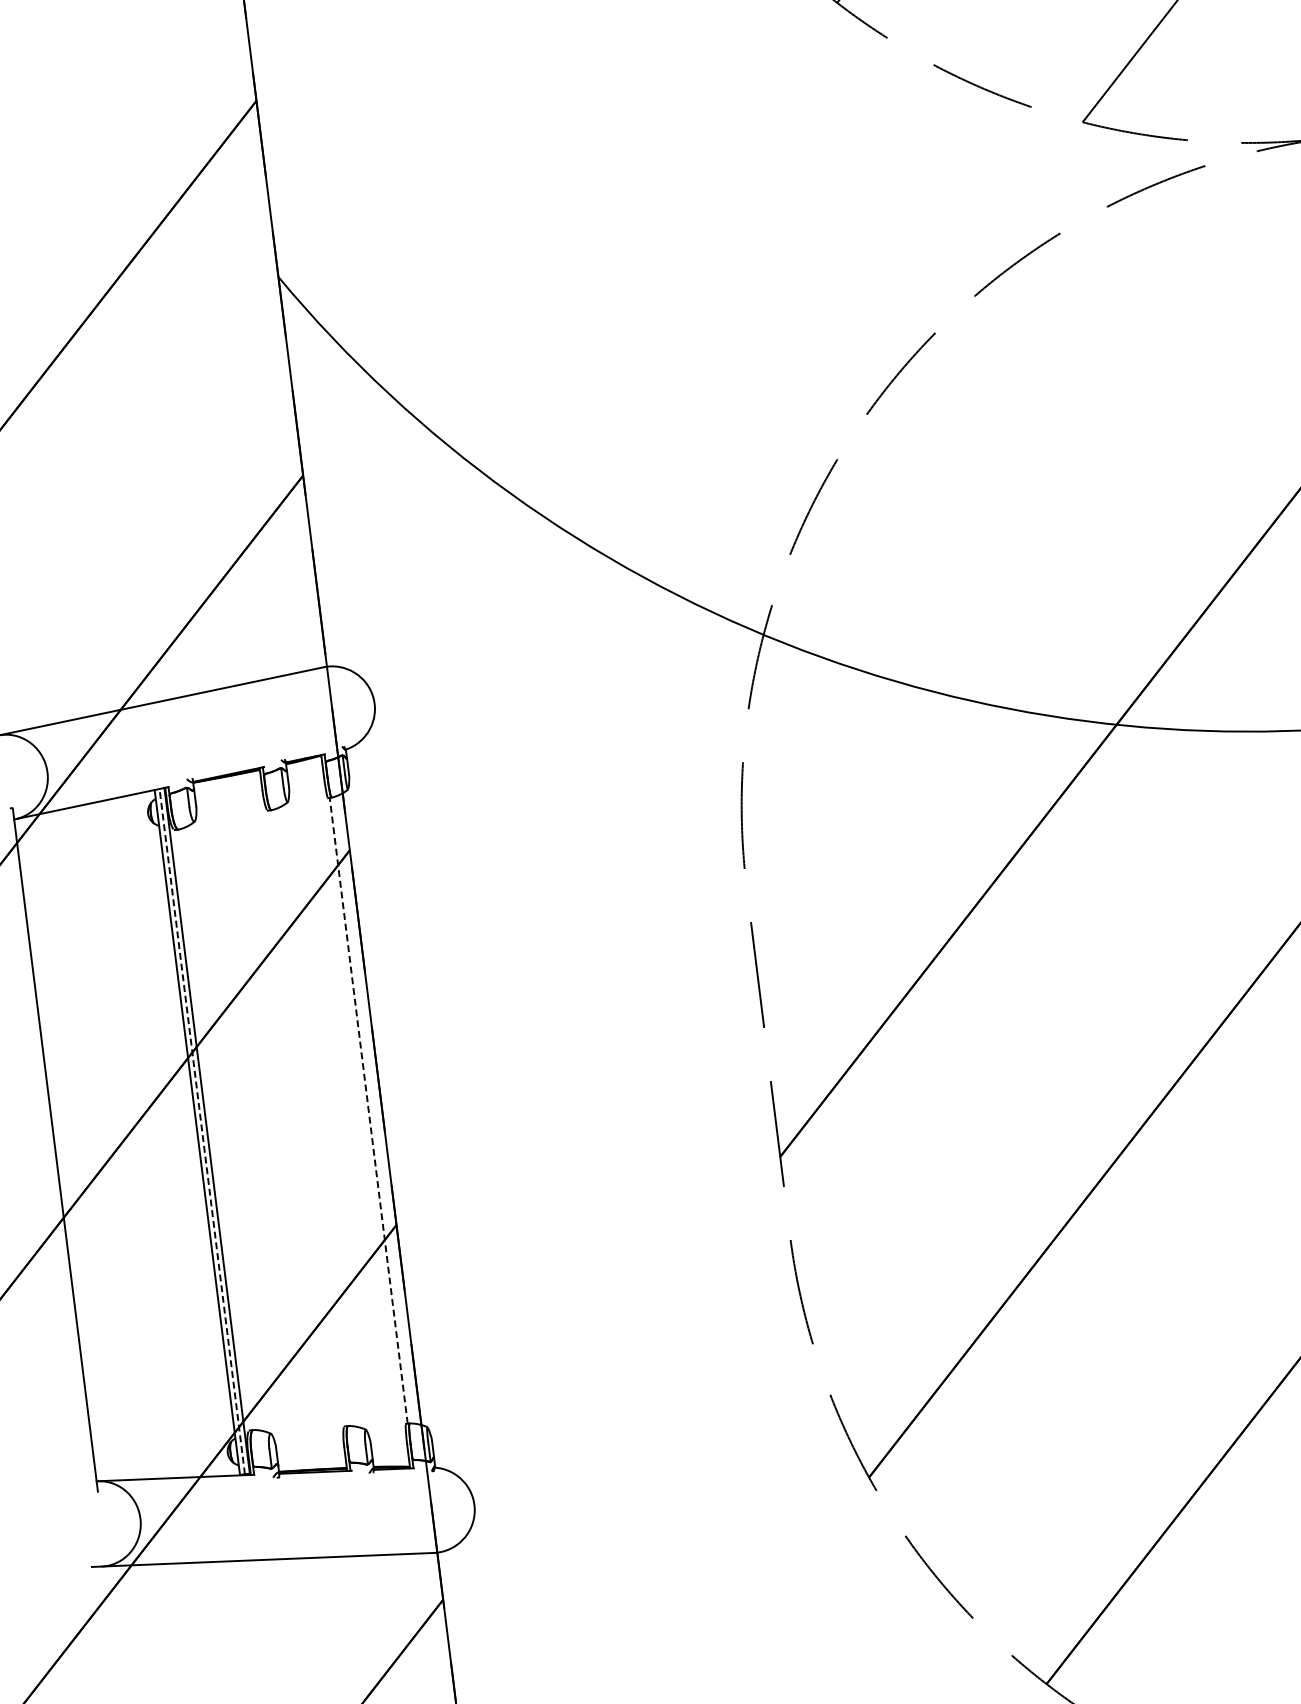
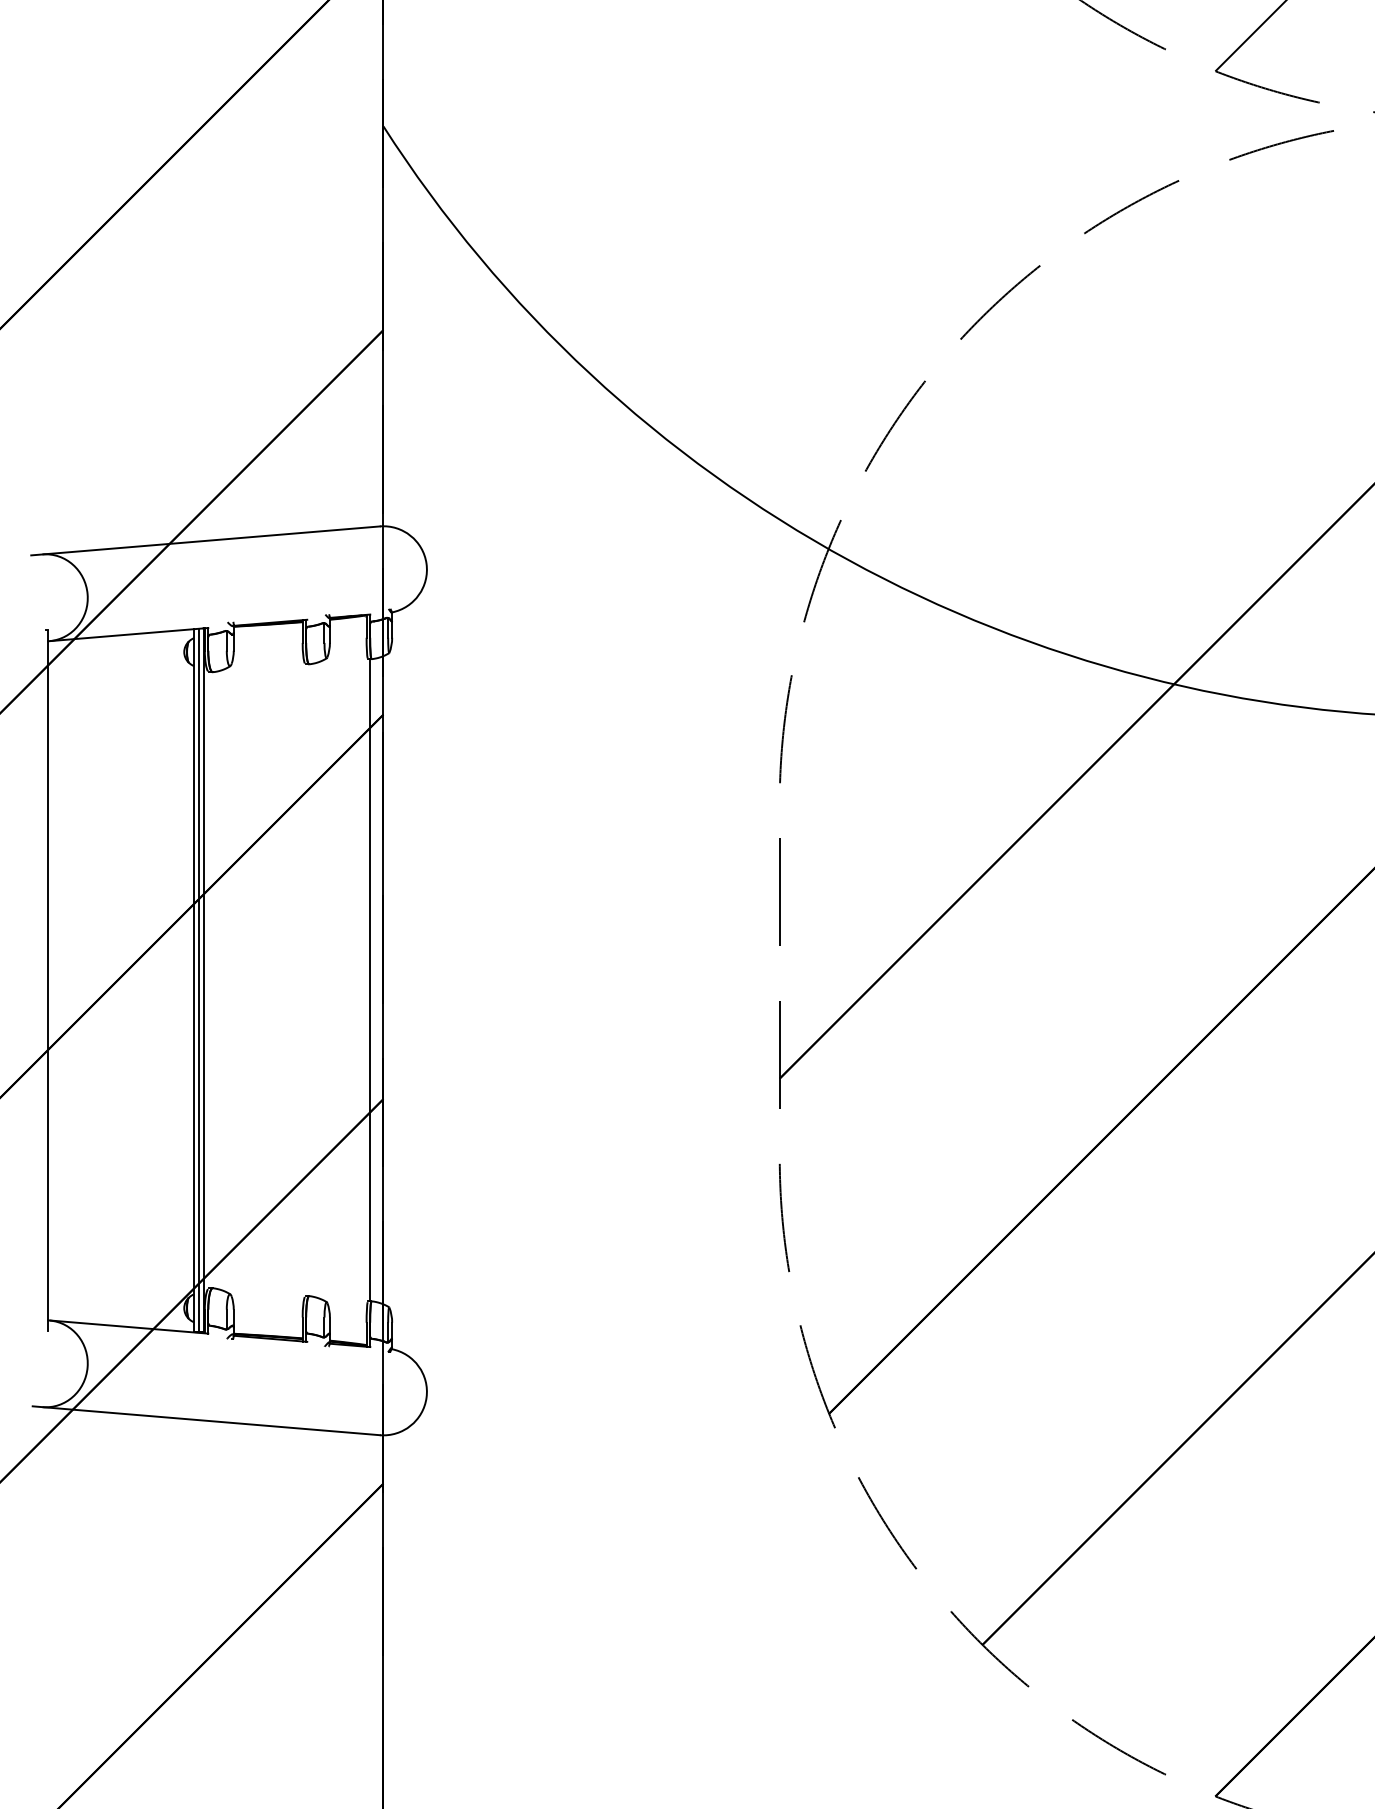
line: (368, 1110) -> (369, 979), dashed -> solid
line: (201, 1131) -> (198, 980), dashed -> solid

